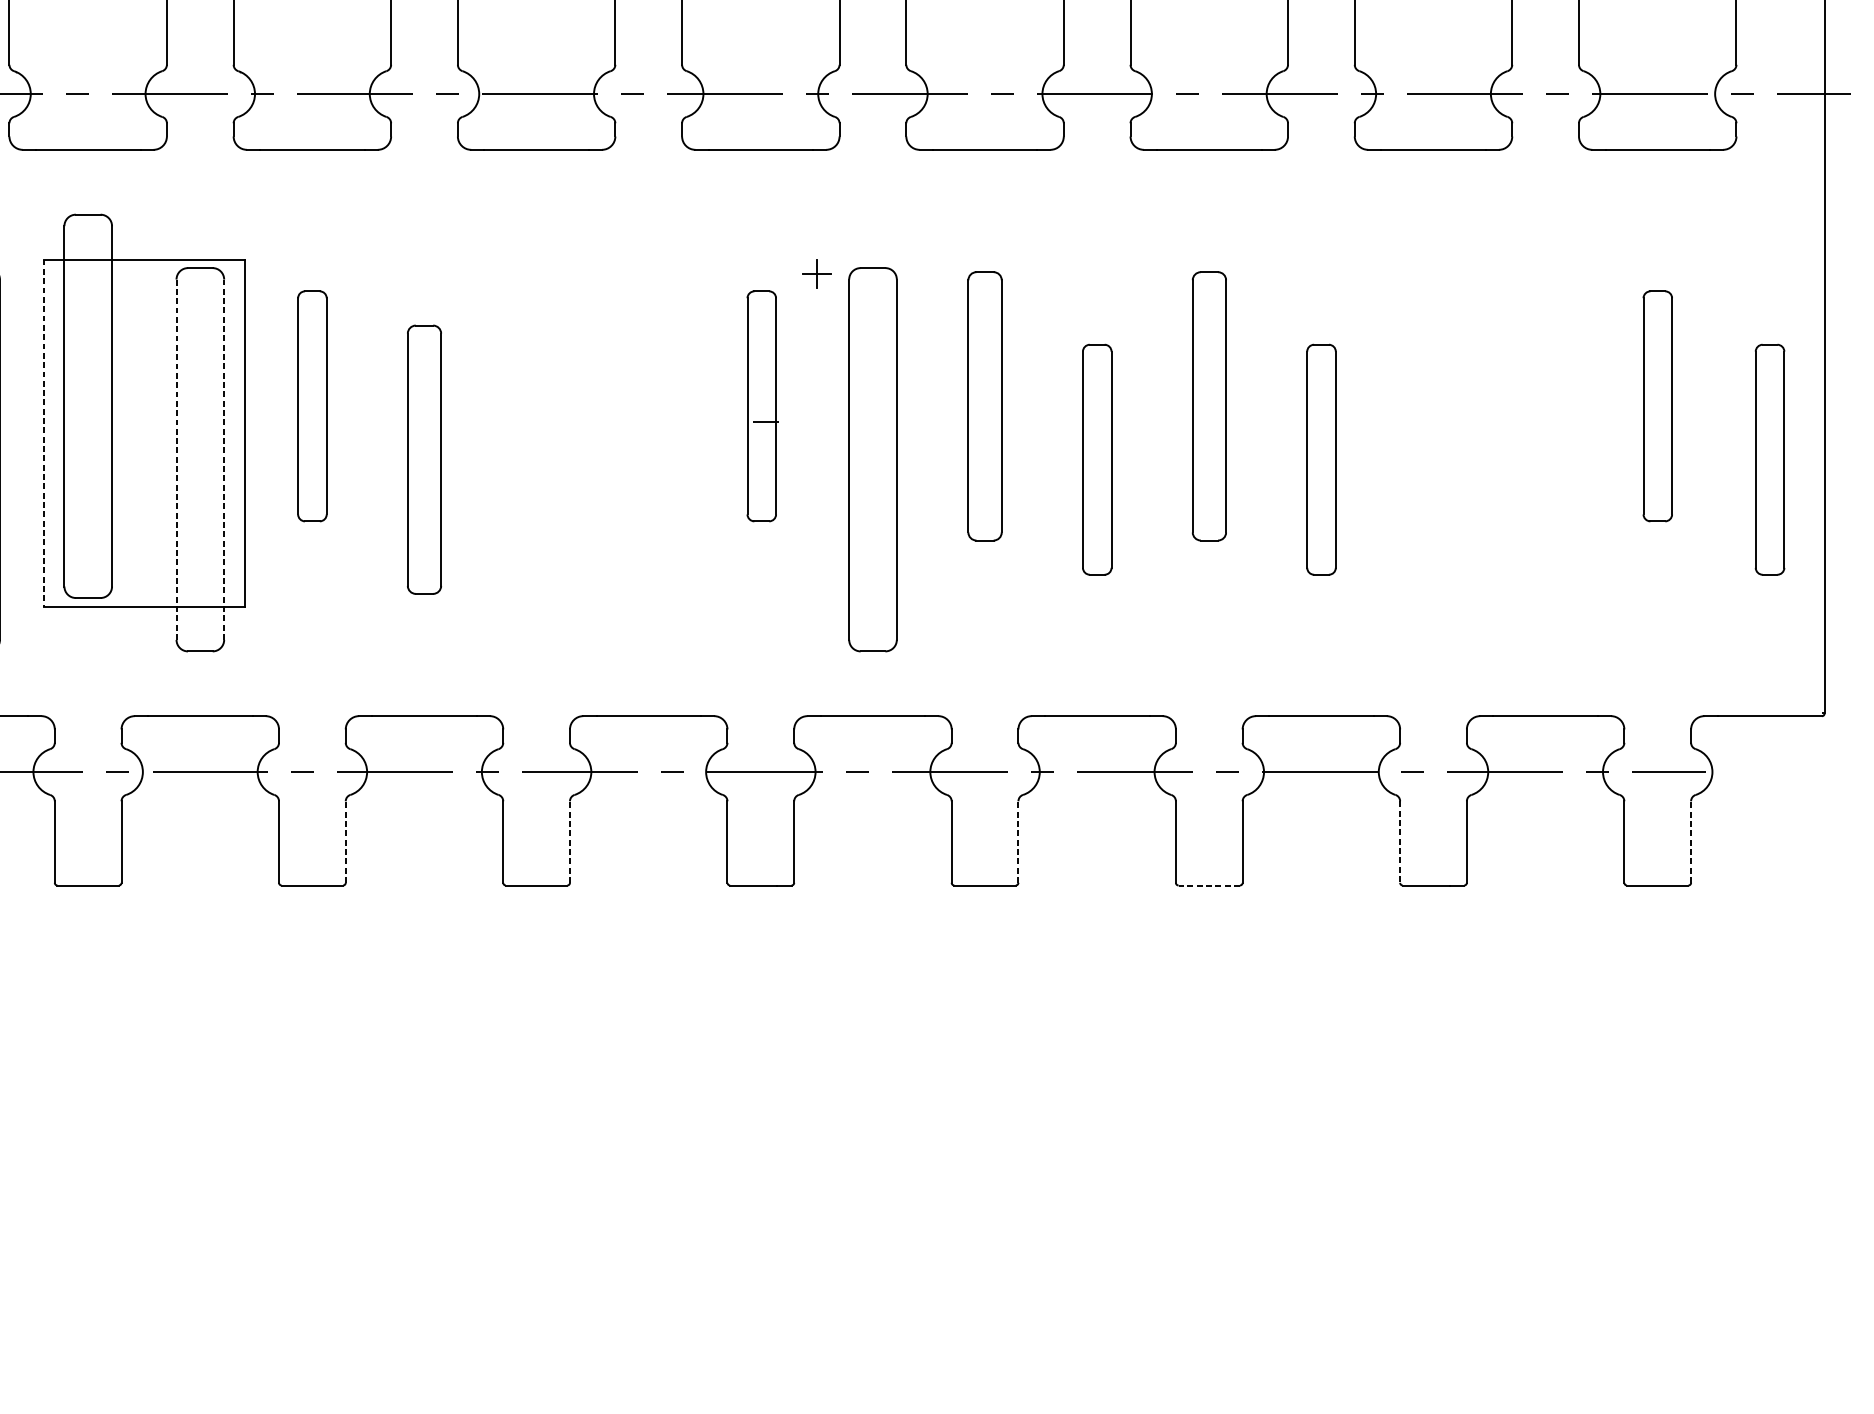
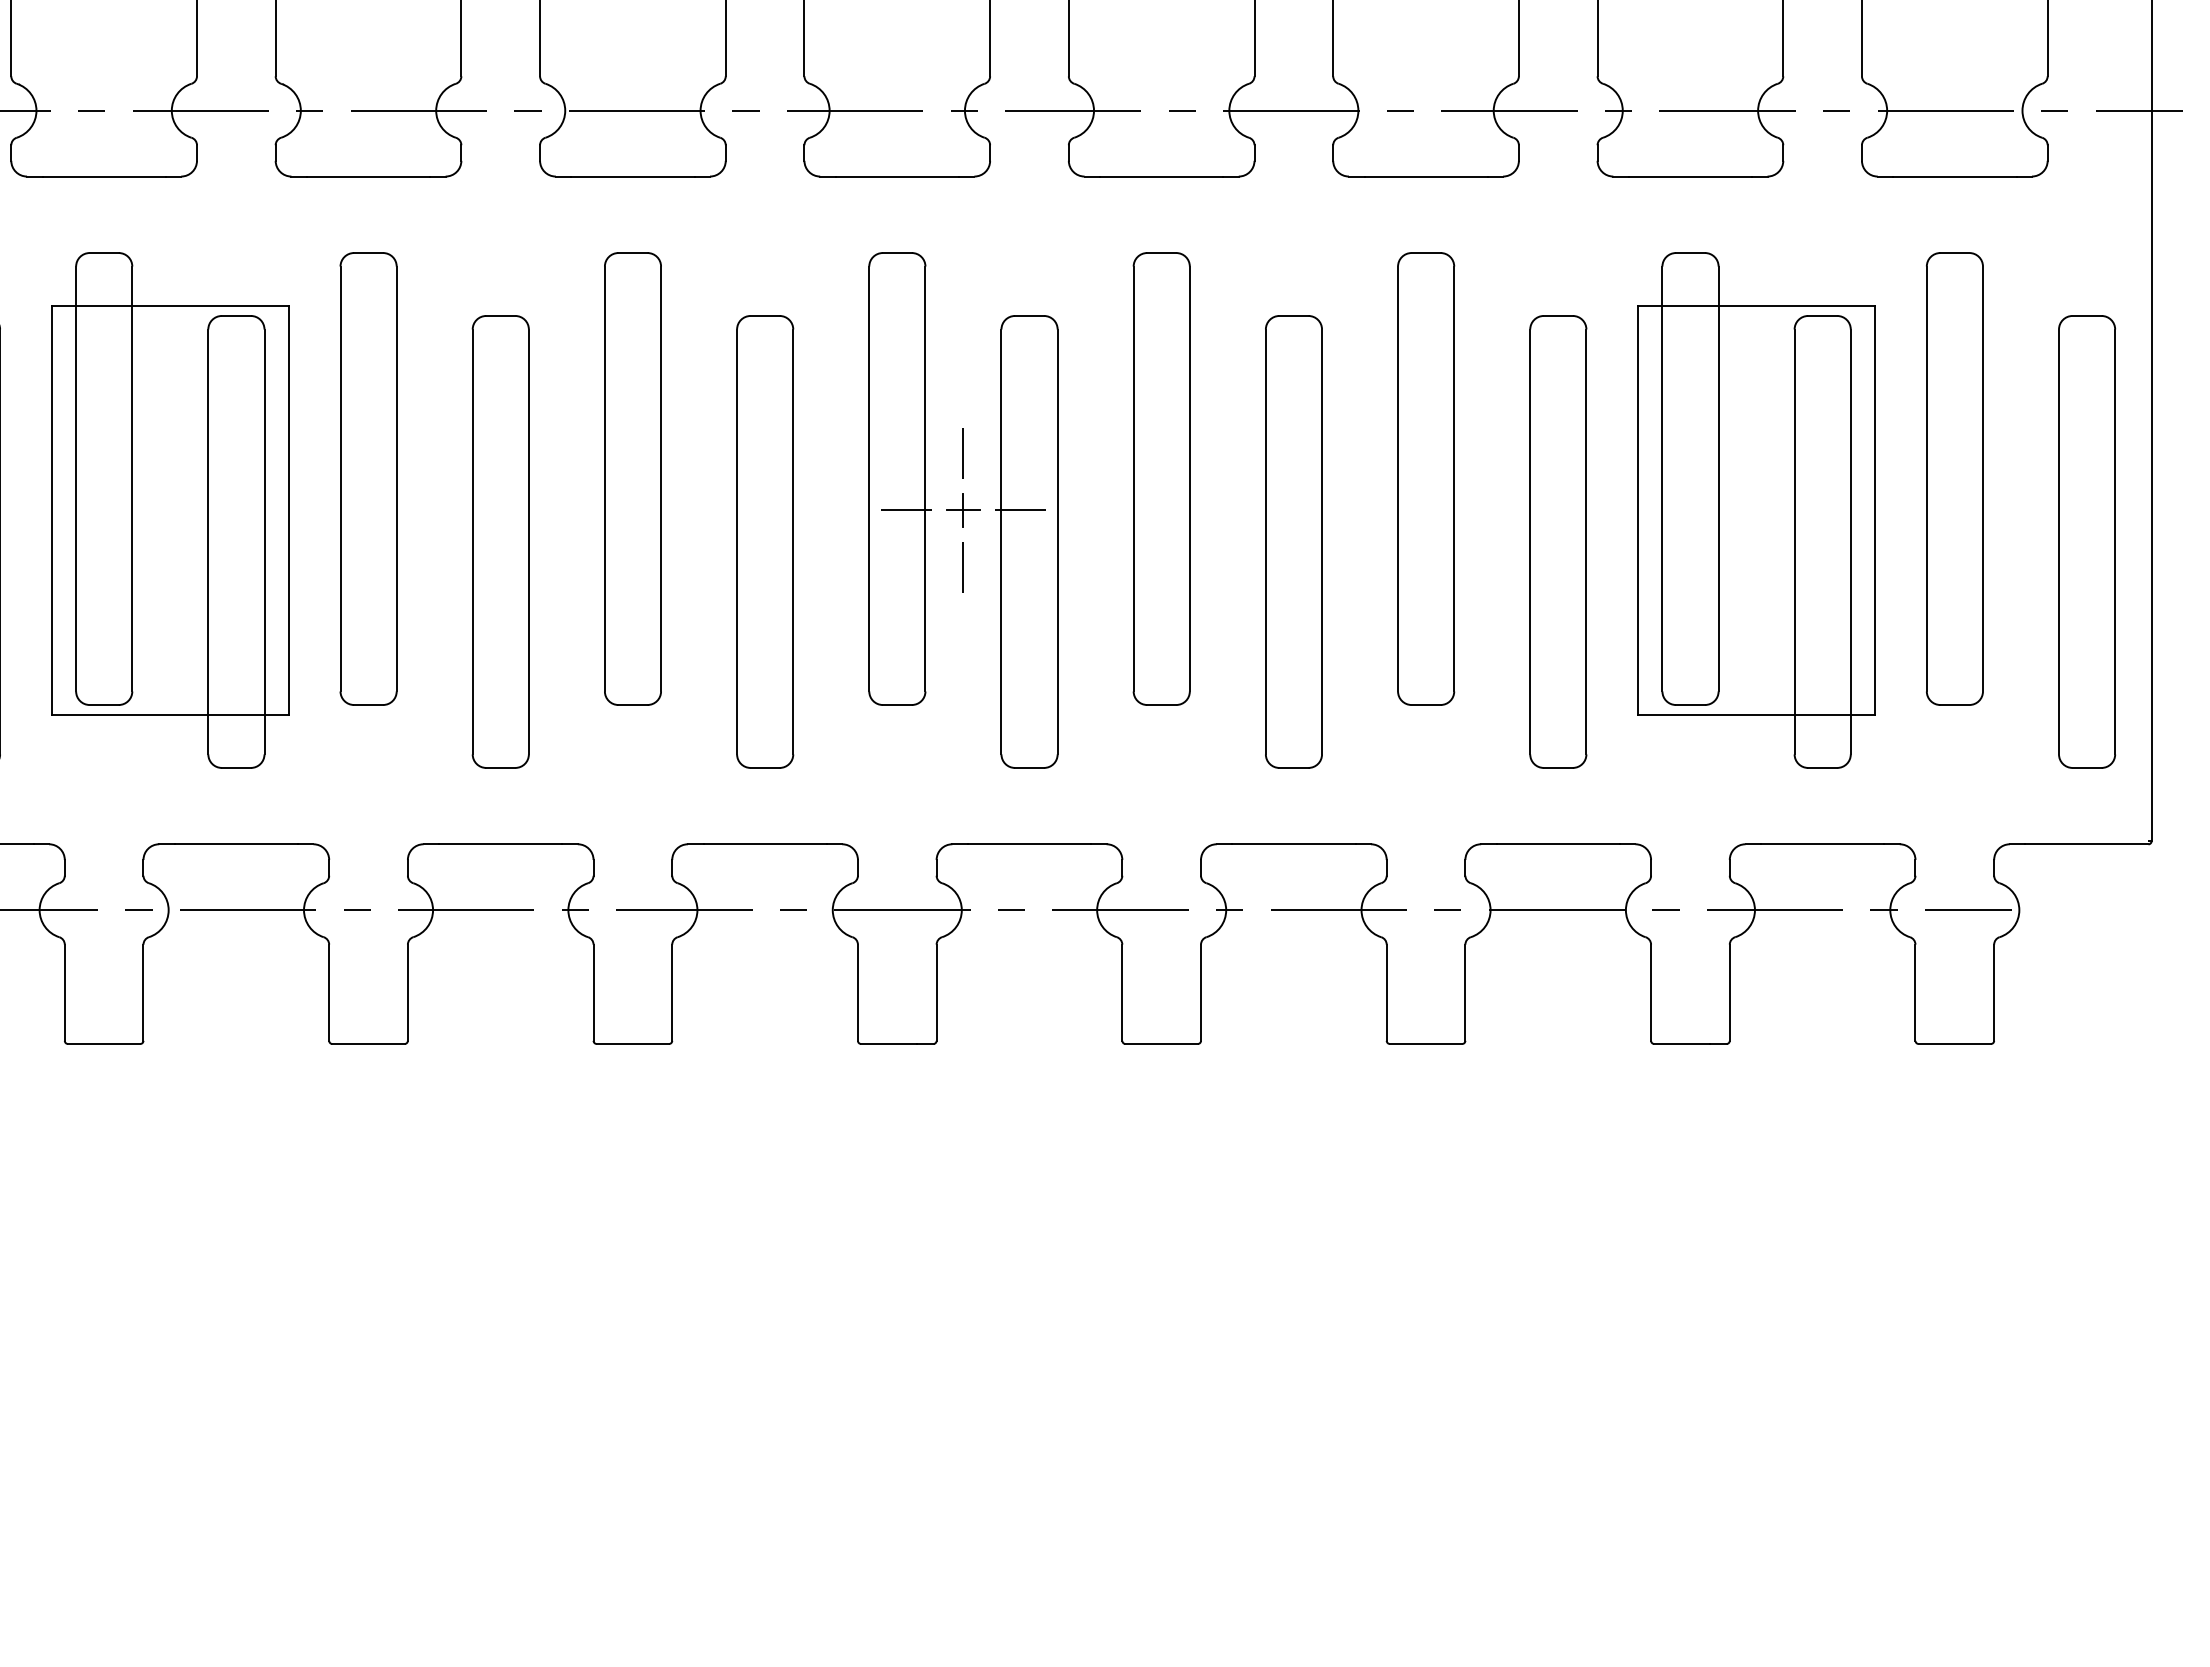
part: (816, 274) -> (963, 510), moved
line: (816, 384) -> (963, 453), added
part: (312, 405) -> (368, 478), size x1.67
part: (536, 405) -> (632, 478), added
part: (762, 405) -> (899, 478), size x1.67
part: (984, 405) -> (1161, 478), size x1.43
part: (1209, 405) -> (1426, 478), size x1.43
part: (1657, 405) -> (1954, 478), size x1.67
line: (43, 433) -> (51, 510), dashed -> solid
line: (865, 433) -> (1020, 510), added
part: (1489, 433) -> (1756, 510), added
line: (224, 459) -> (264, 541), dashed -> solid
part: (424, 459) -> (500, 541), size x1.43
part: (649, 459) -> (765, 541), added
part: (1096, 459) -> (1293, 541), size x1.67
part: (1321, 459) -> (1558, 541), size x1.67
part: (1770, 459) -> (2087, 541), size x1.67
line: (176, 460) -> (208, 542), dashed -> solid
line: (816, 481) -> (963, 567), added
line: (345, 841) -> (407, 992), dashed -> solid
line: (570, 841) -> (672, 992), dashed -> solid
line: (1018, 841) -> (1201, 992), dashed -> solid
line: (1691, 841) -> (1994, 992), dashed -> solid
line: (1400, 842) -> (1651, 993), dashed -> solid
line: (1208, 885) -> (1425, 1043), dashed -> solid

